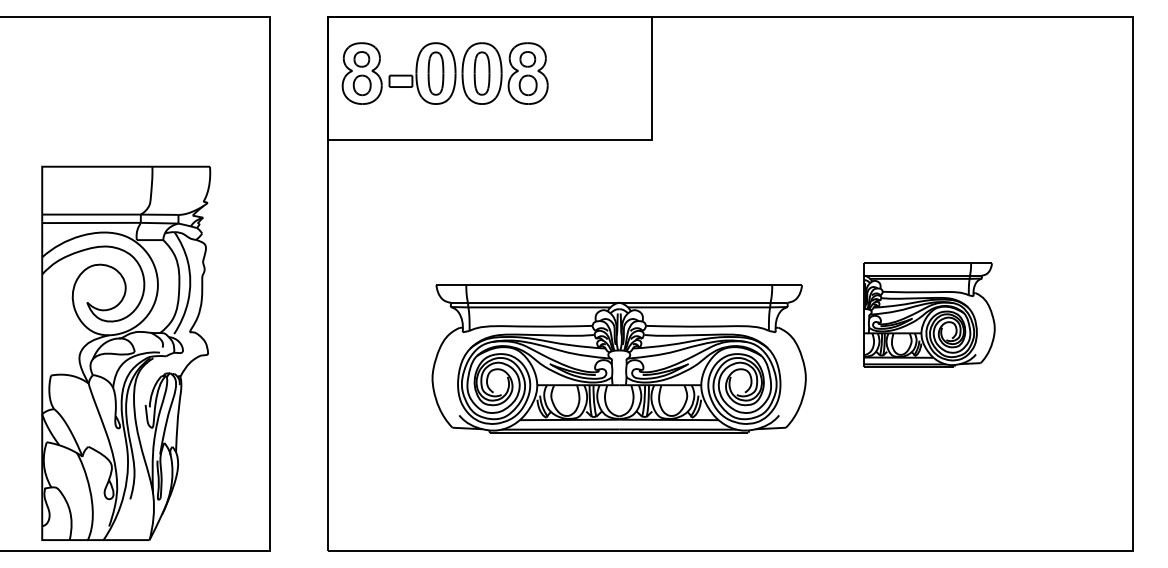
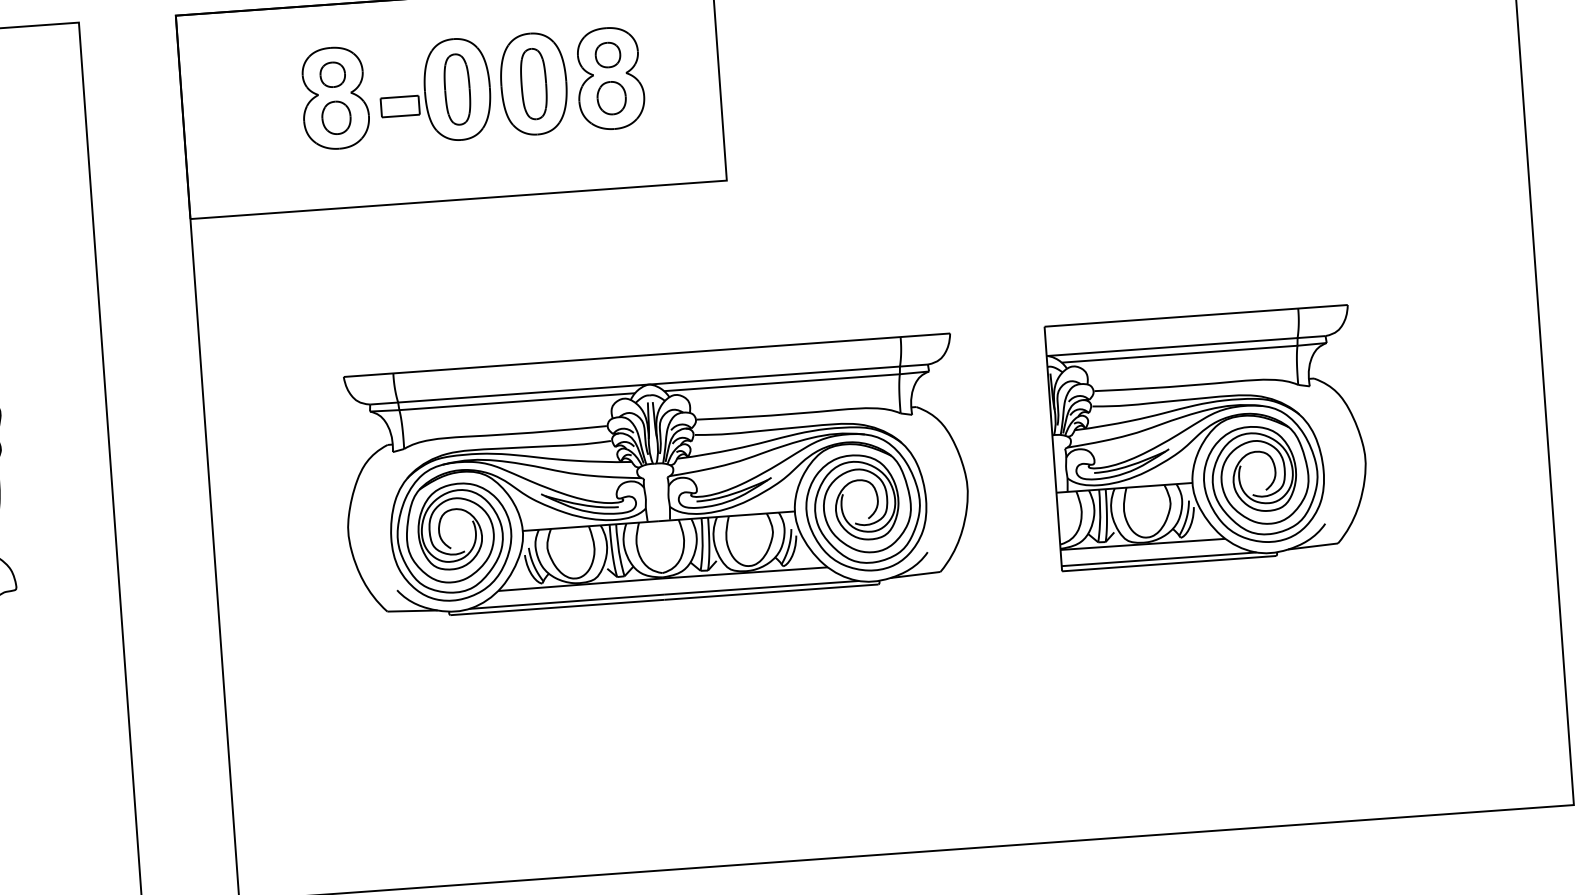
part: (444, 73) -> (471, 88), moved
part: (929, 314) -> (1208, 437), size x1.43
part: (618, 358) -> (654, 477), moved

